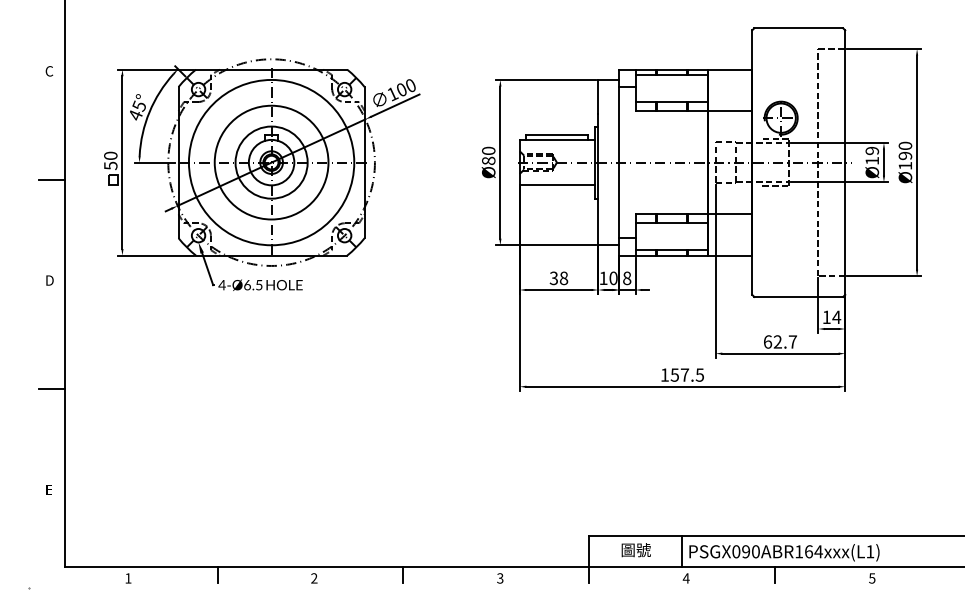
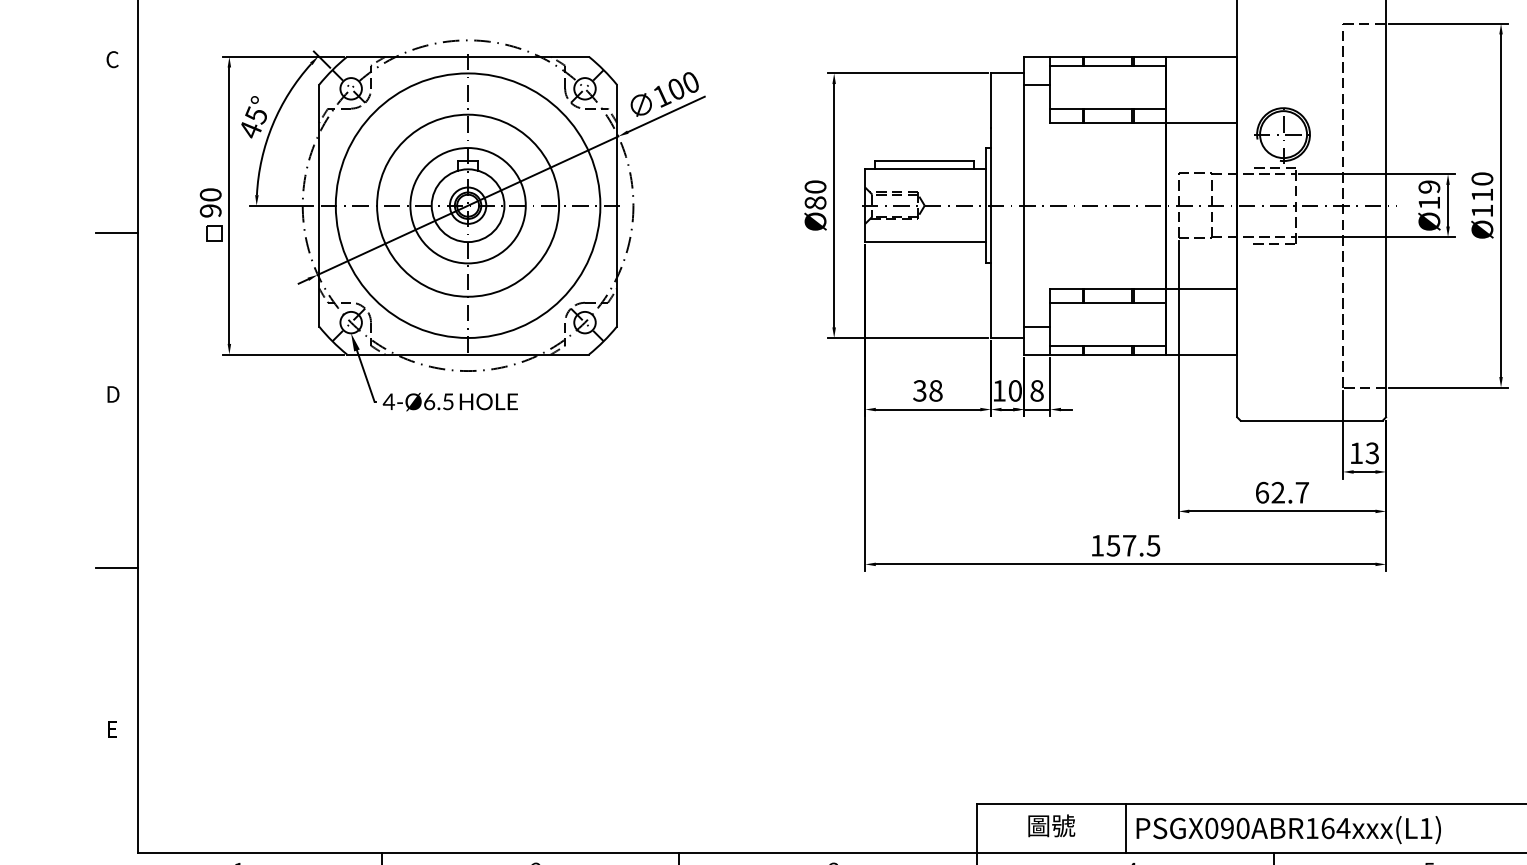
text: (905, 156) -> (1482, 195), Ø190 -> Ø110
text: (110, 165) -> (210, 210), 50 -> 90
text: (836, 317) -> (1372, 453), 14 -> 13

